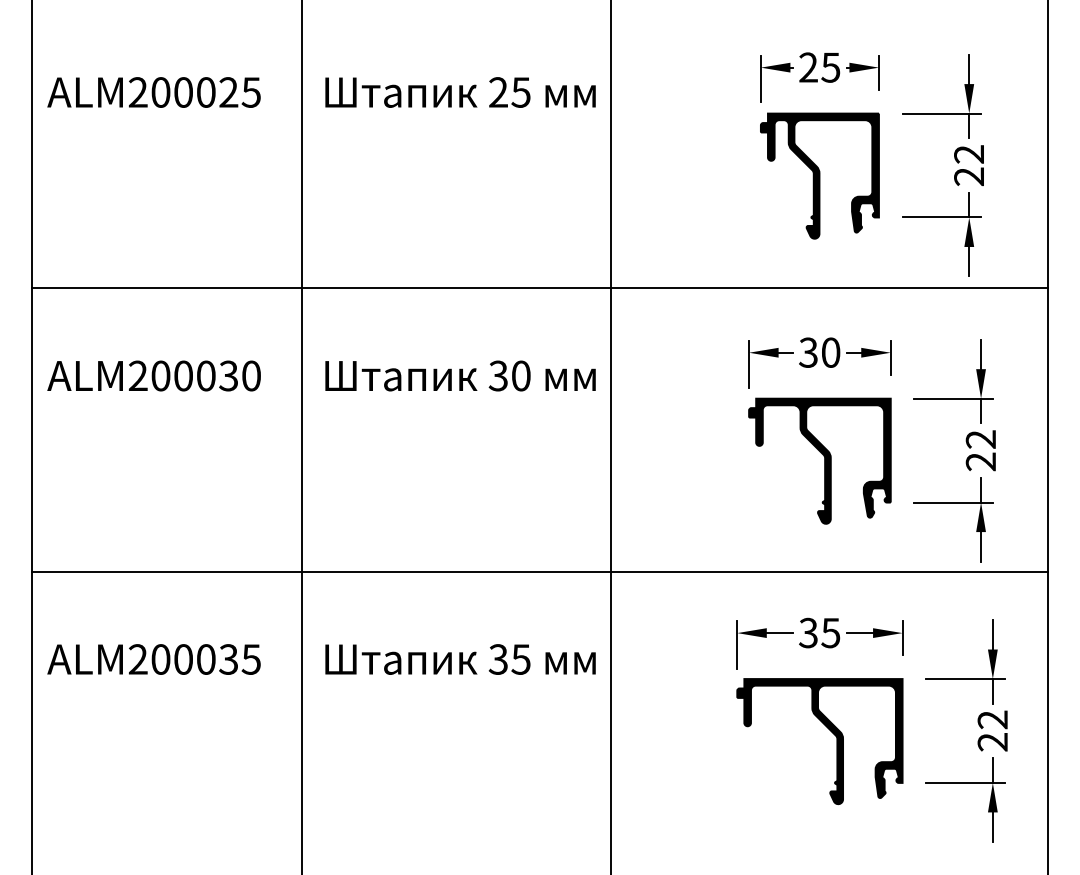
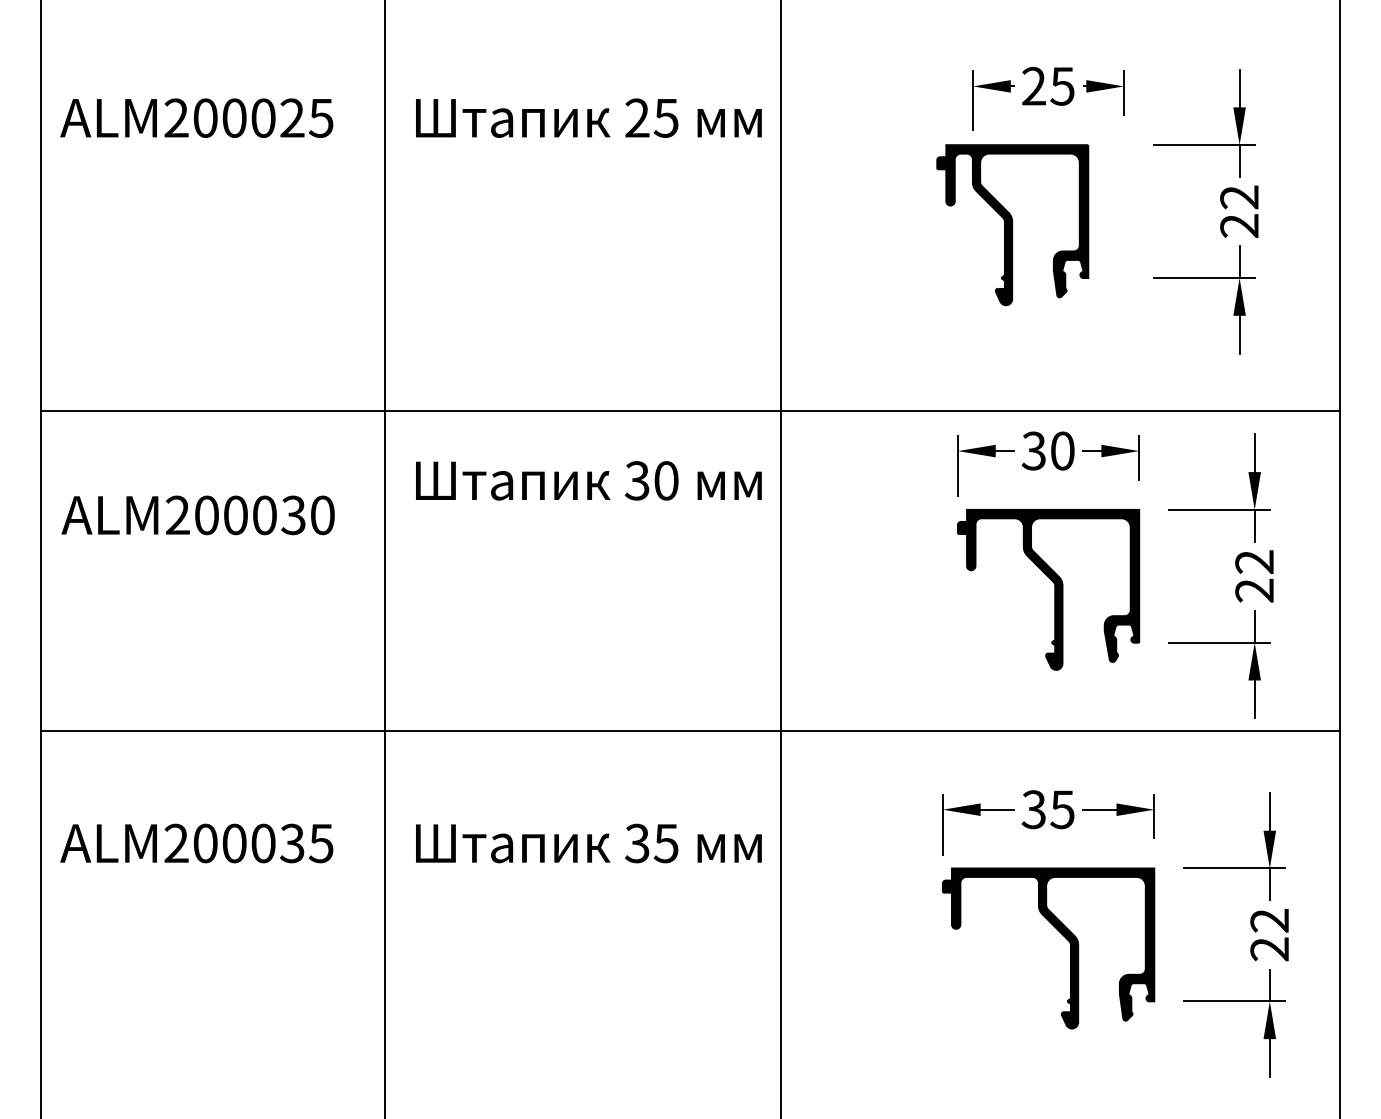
part: (819, 175) -> (1012, 224), moved
line: (539, 288) -> (689, 411), moved
text: (153, 375) -> (197, 514), moved

